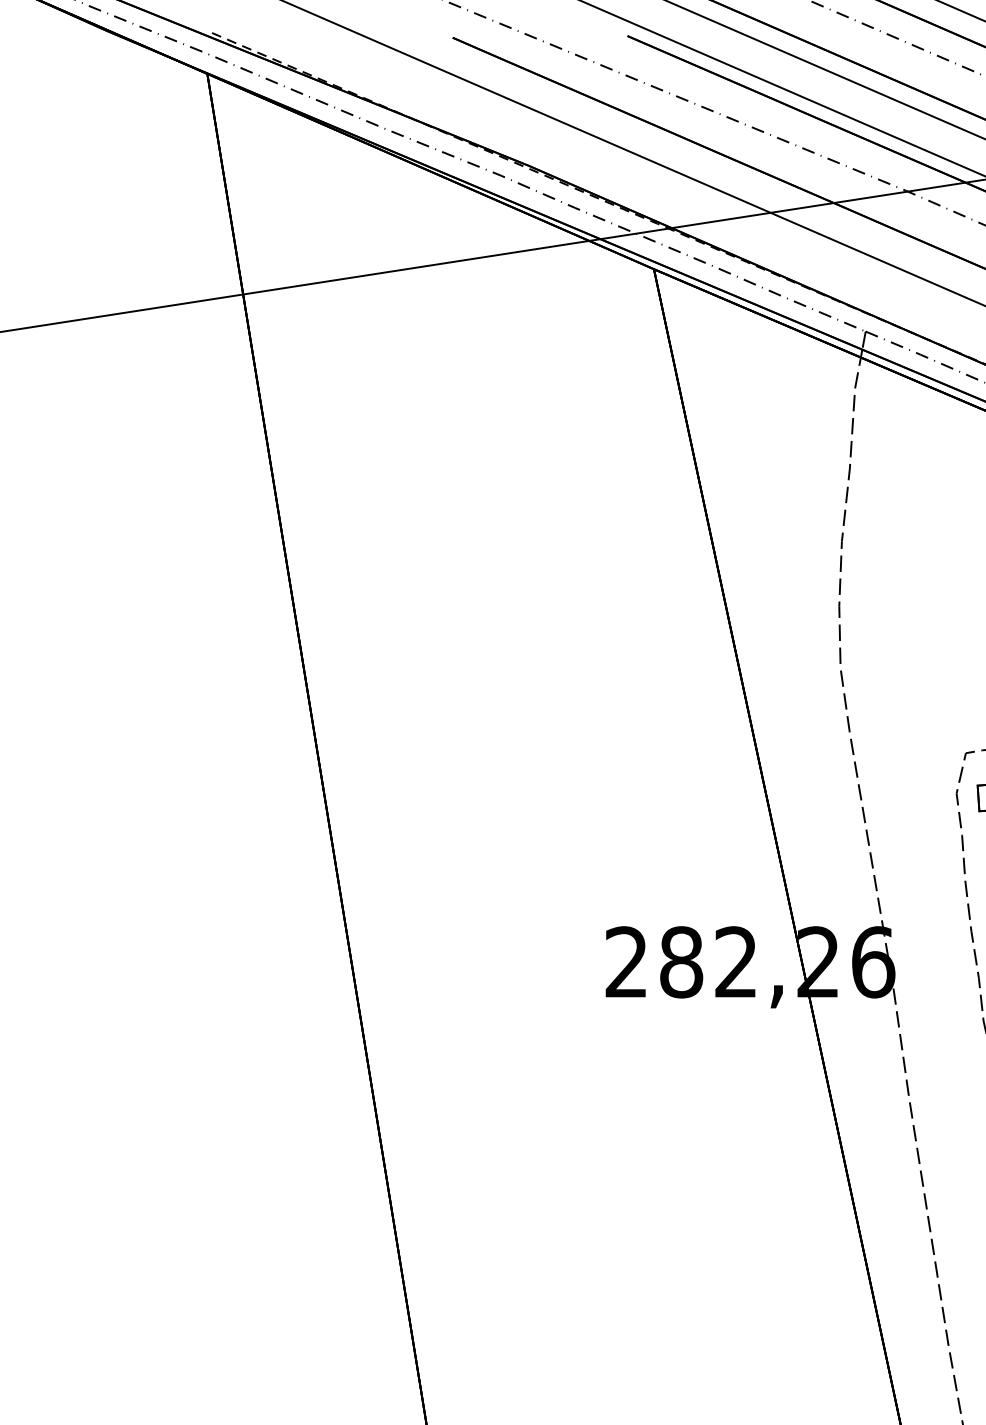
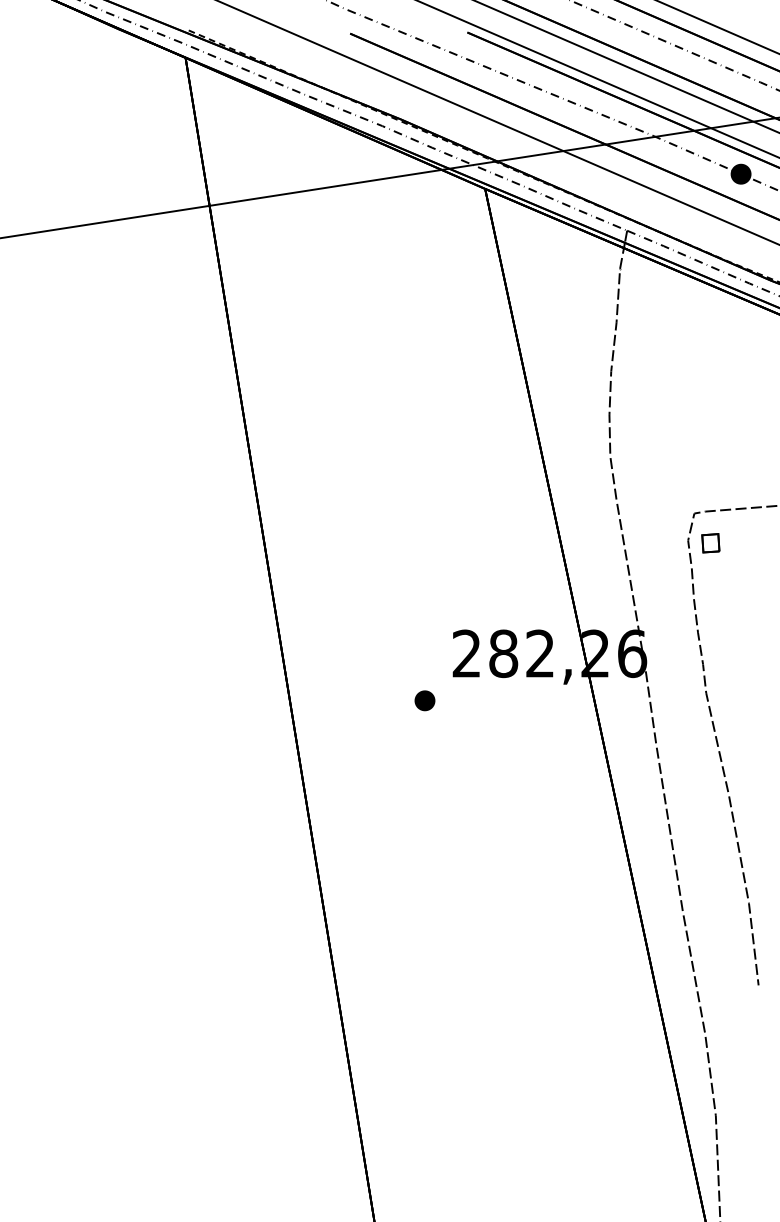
part: (563, 1031) -> (424, 700), added

